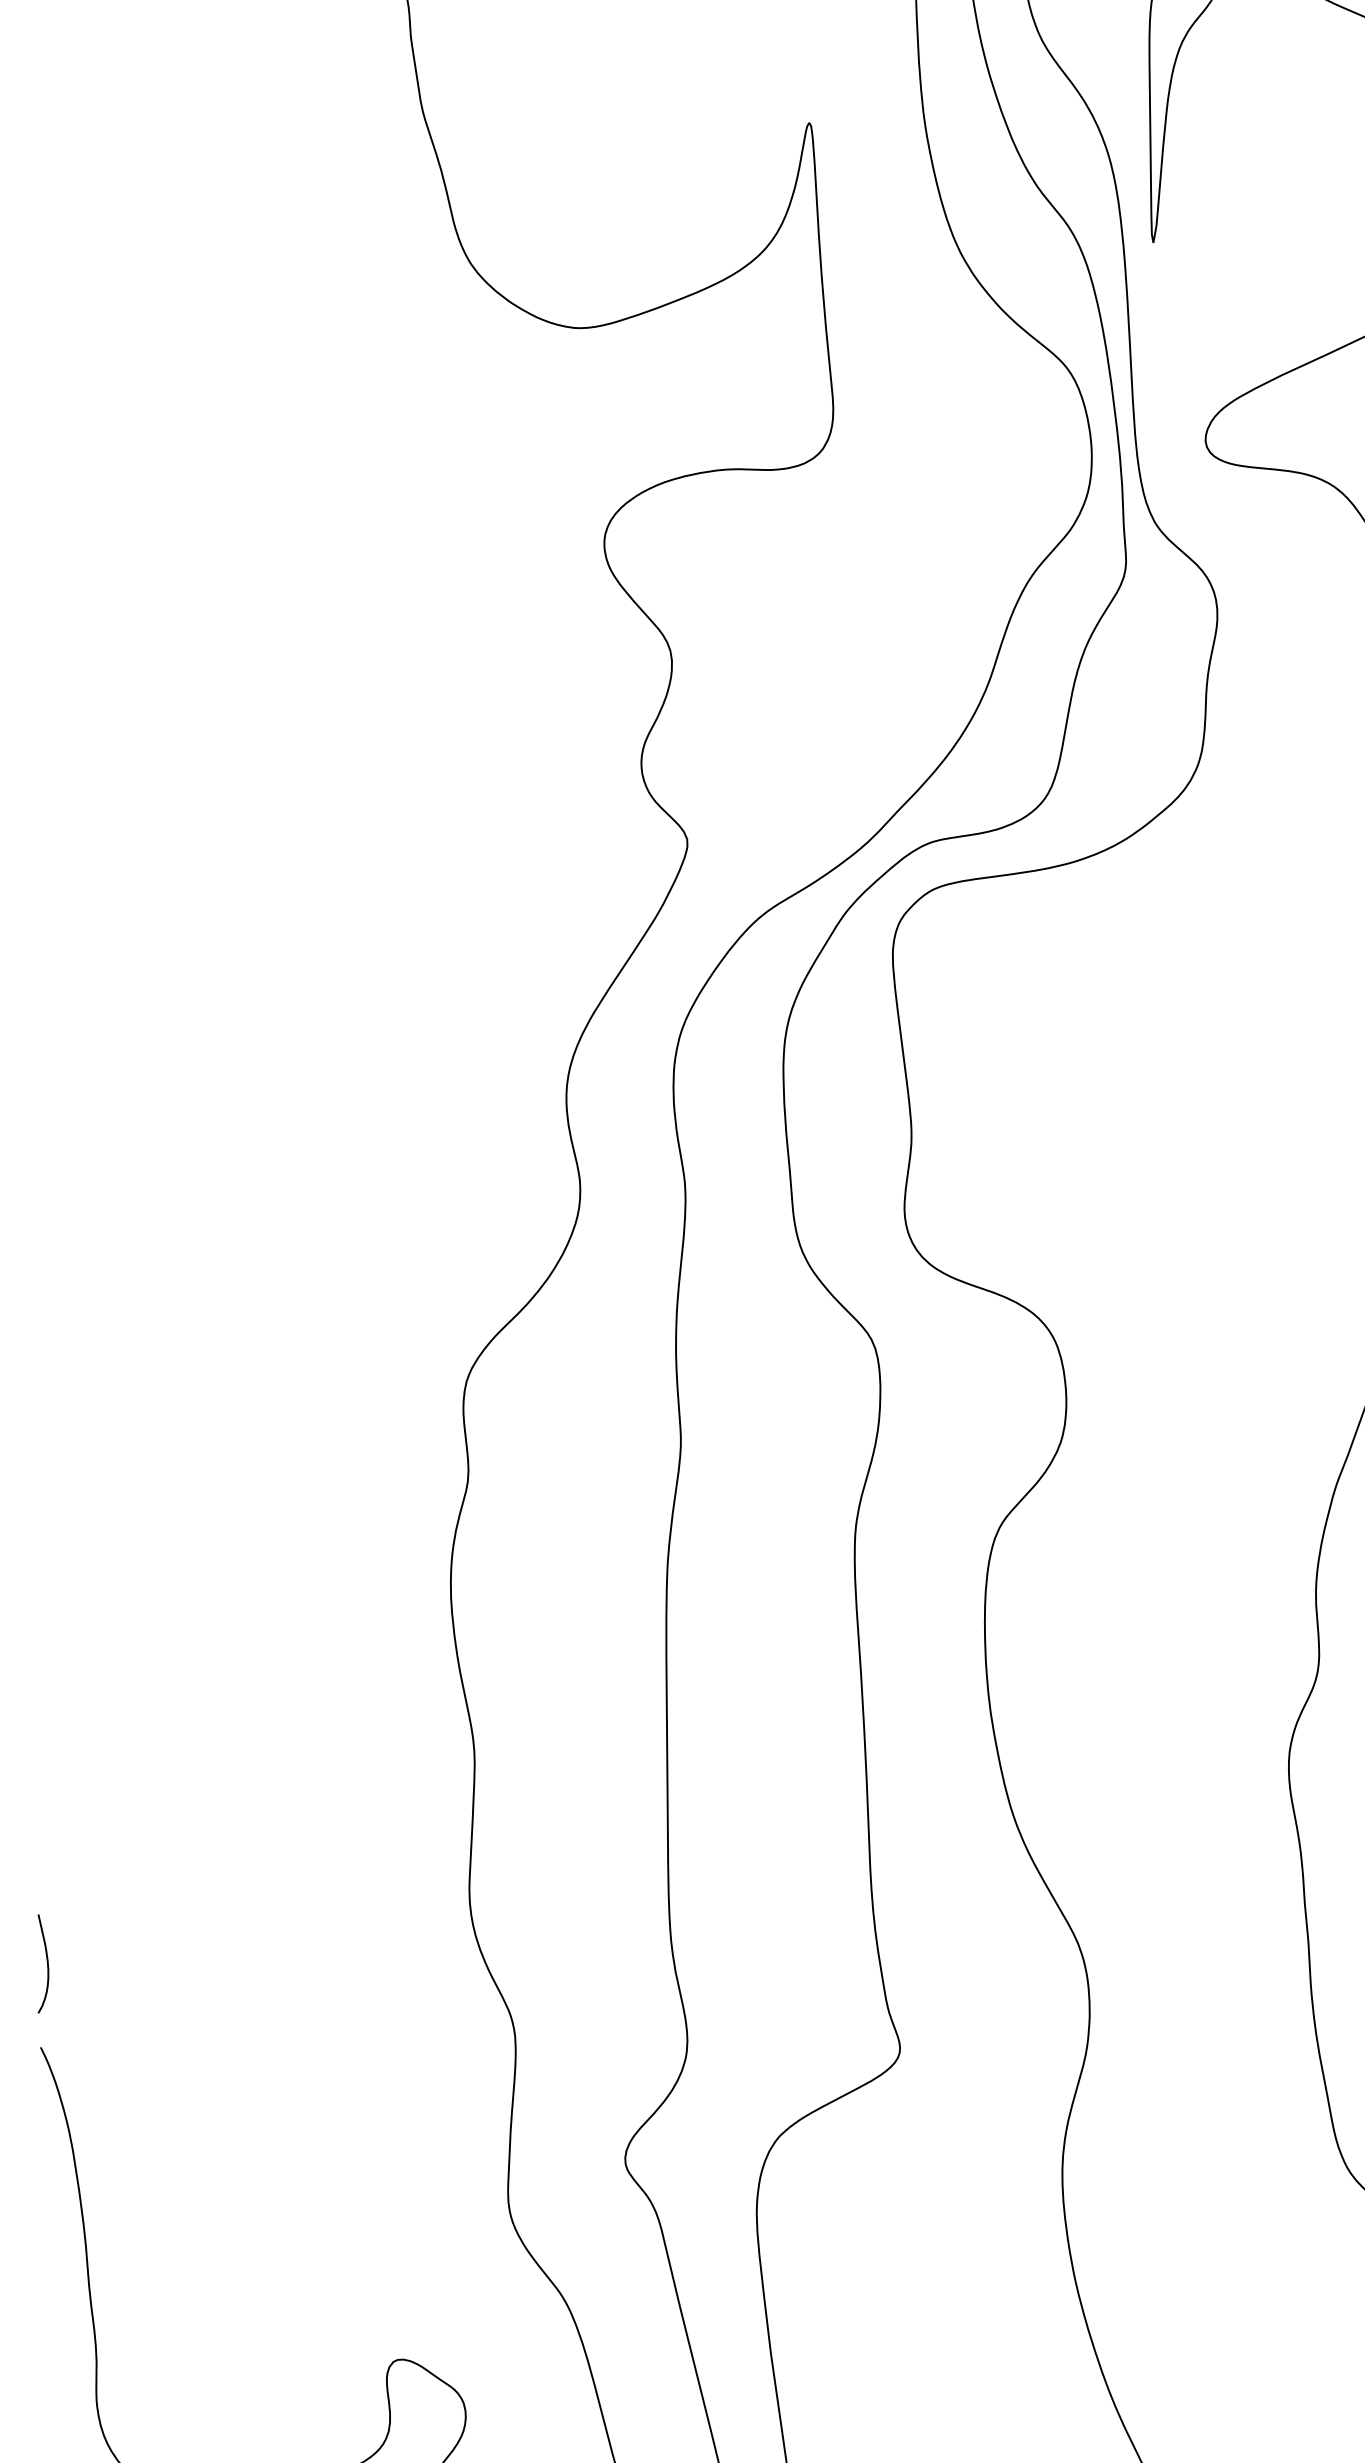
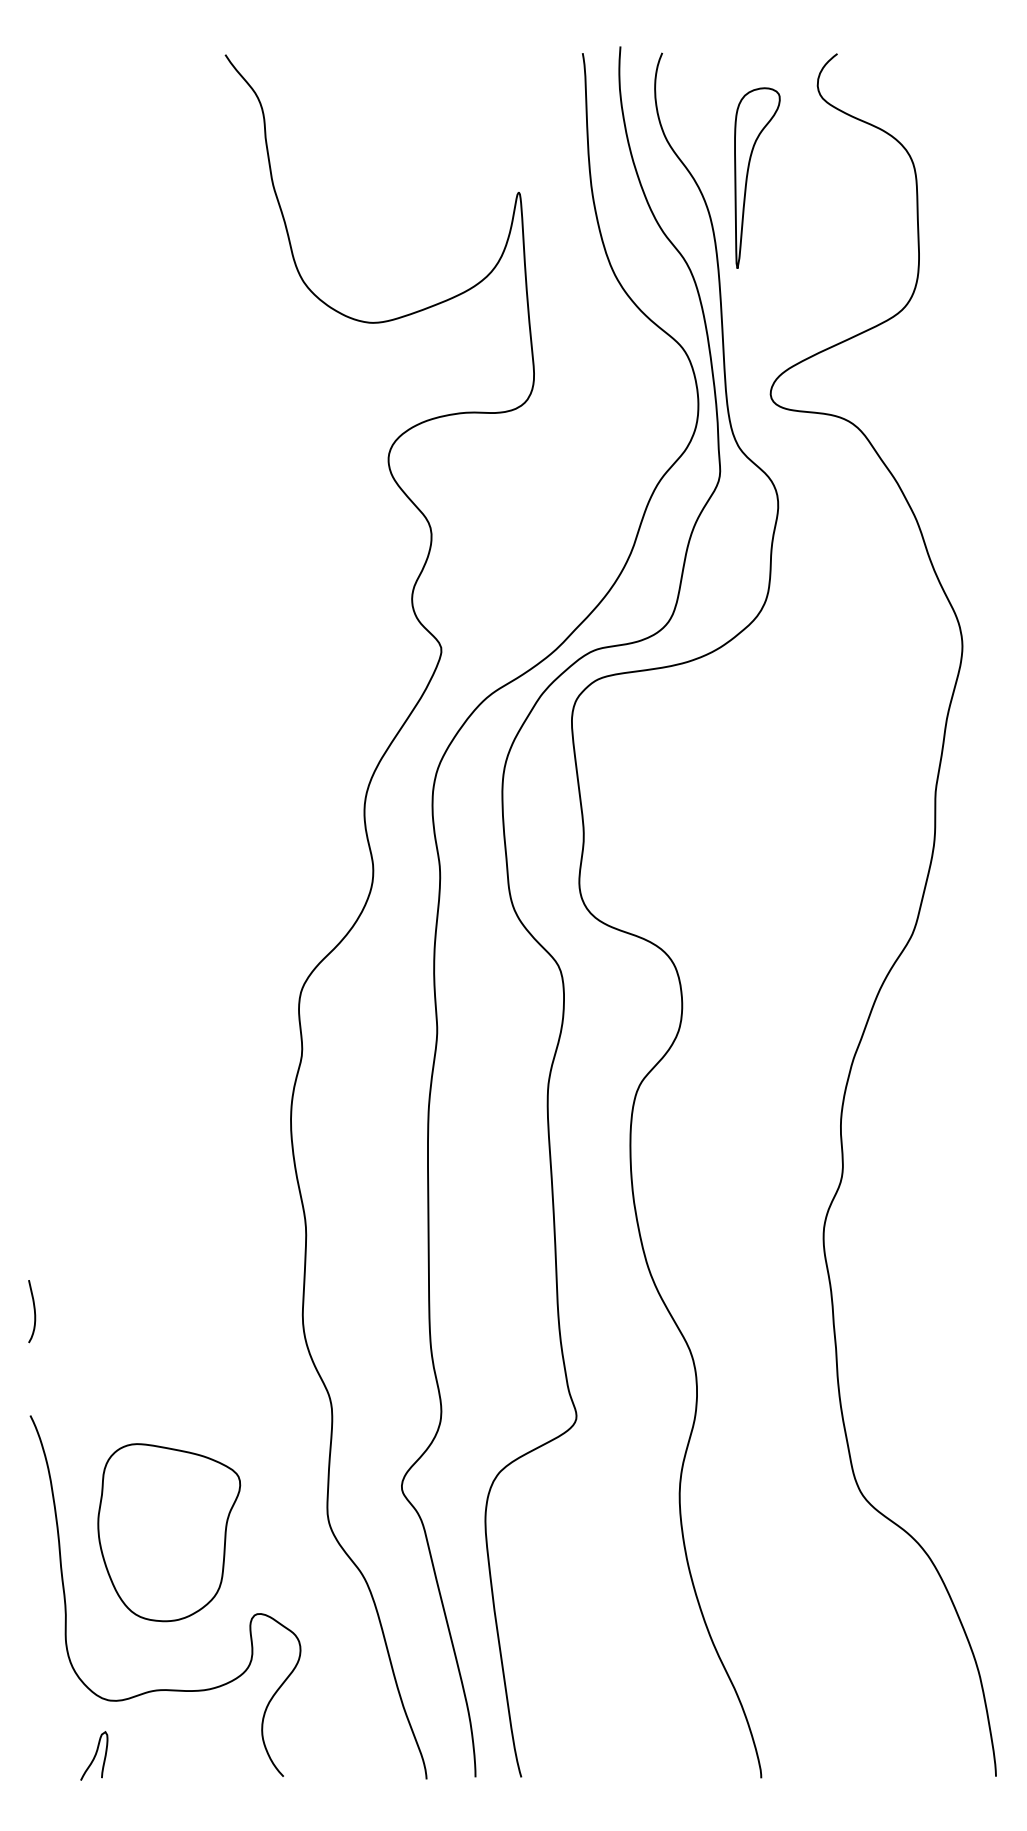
curve: (47, 1963) -> (34, 1311), moved
part: (259, 2231) -> (169, 1532), added

